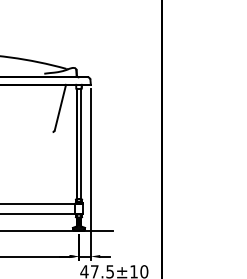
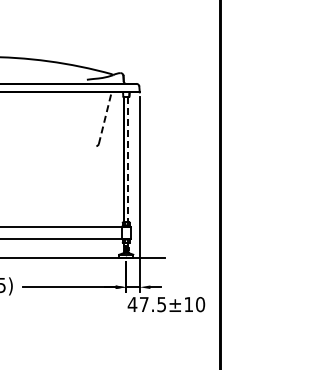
line: (60, 107) -> (105, 118), solid -> dashed
line: (80, 143) -> (128, 159), solid -> dashed

